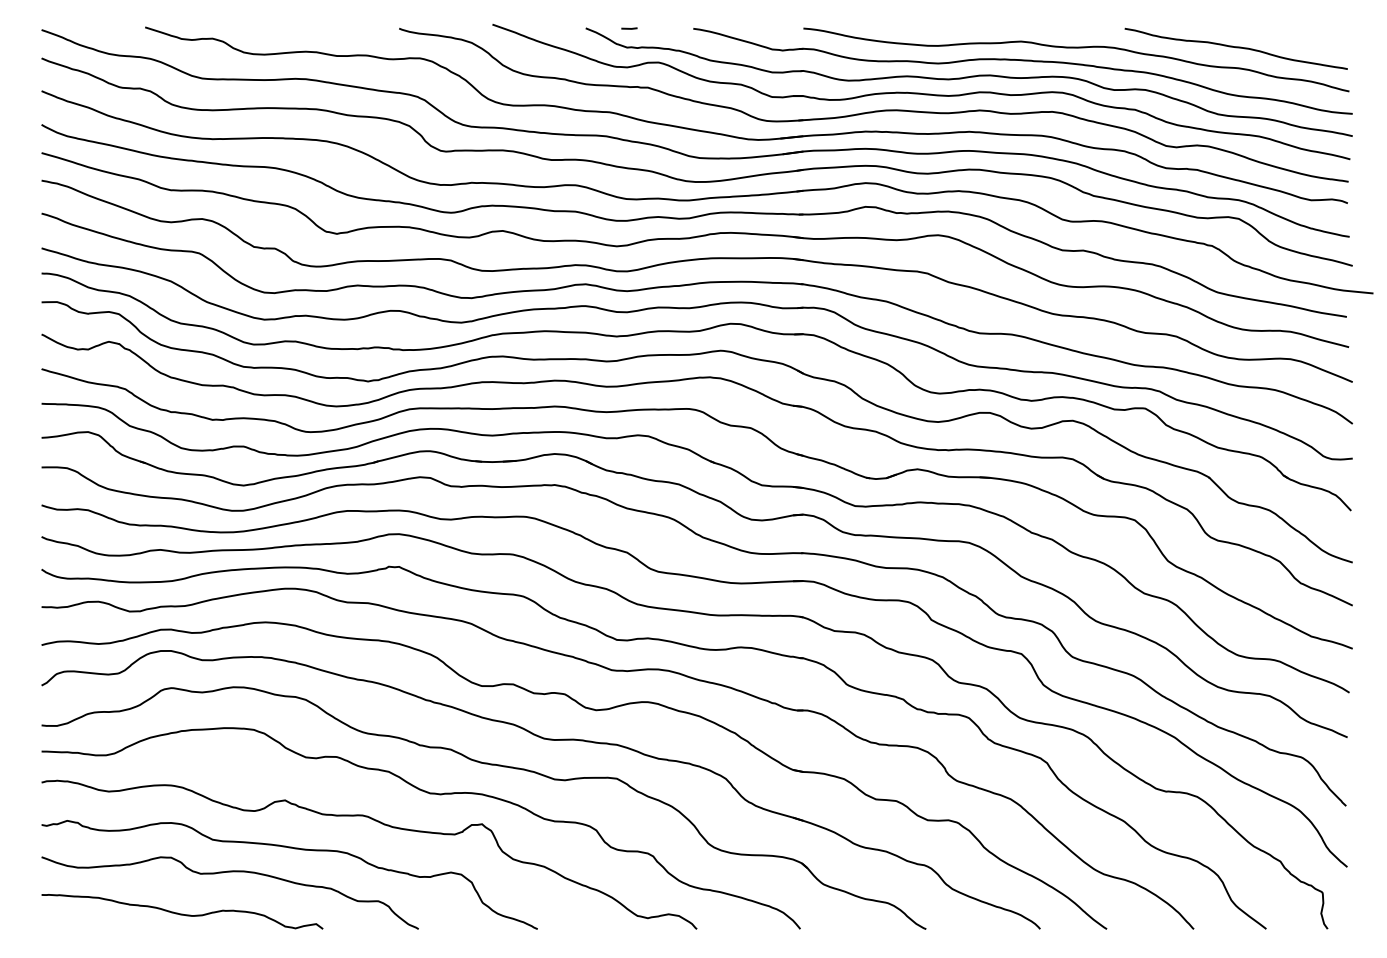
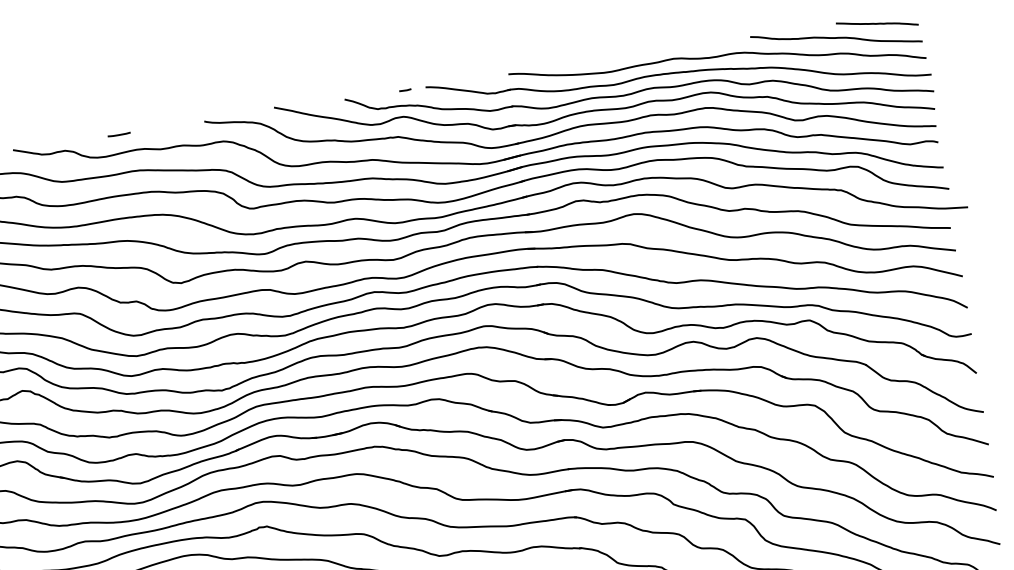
curve: (285, 28) -> (118, 134), added
line: (629, 28) -> (405, 90), moved
curve: (1292, 37) -> (877, 24), added

